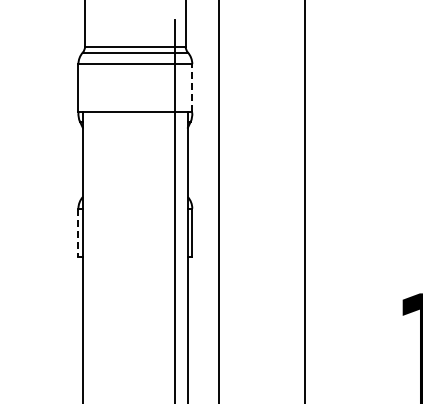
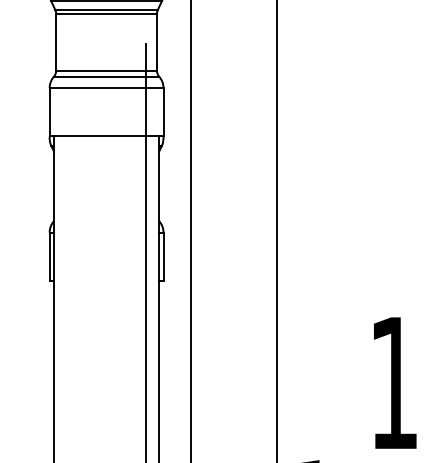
line: (192, 87) -> (163, 111), dashed -> solid
line: (78, 233) -> (49, 257), dashed -> solid

